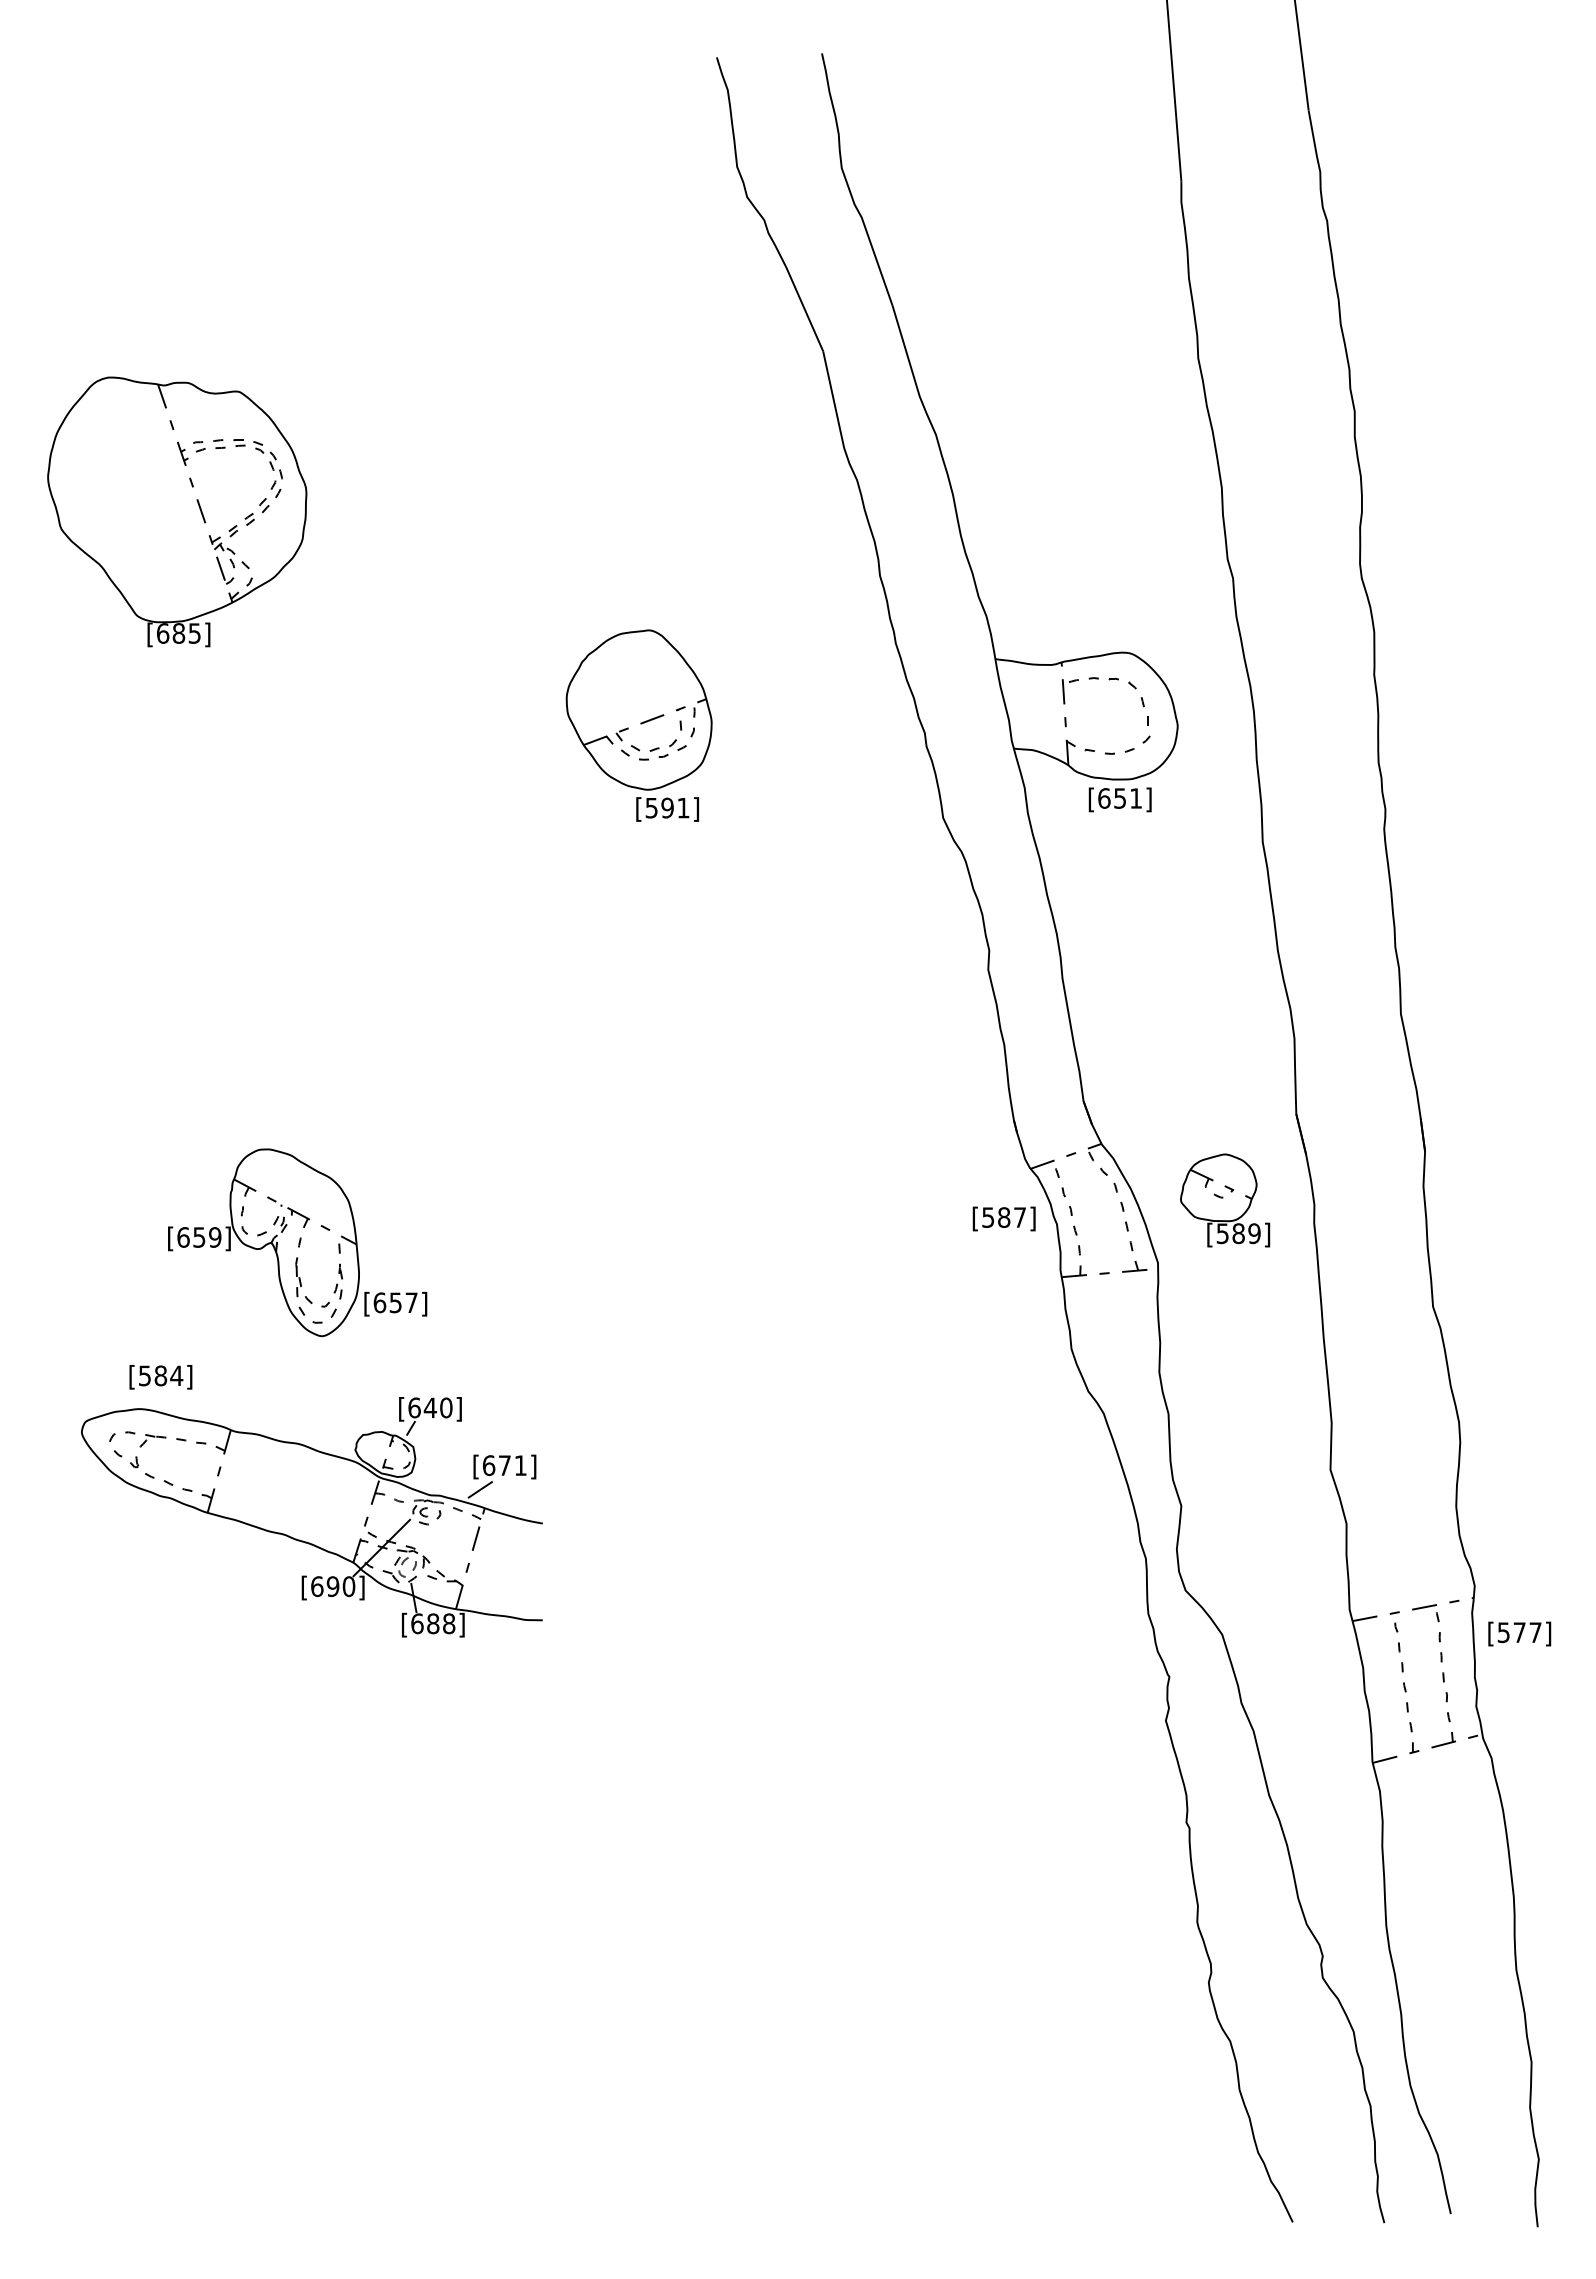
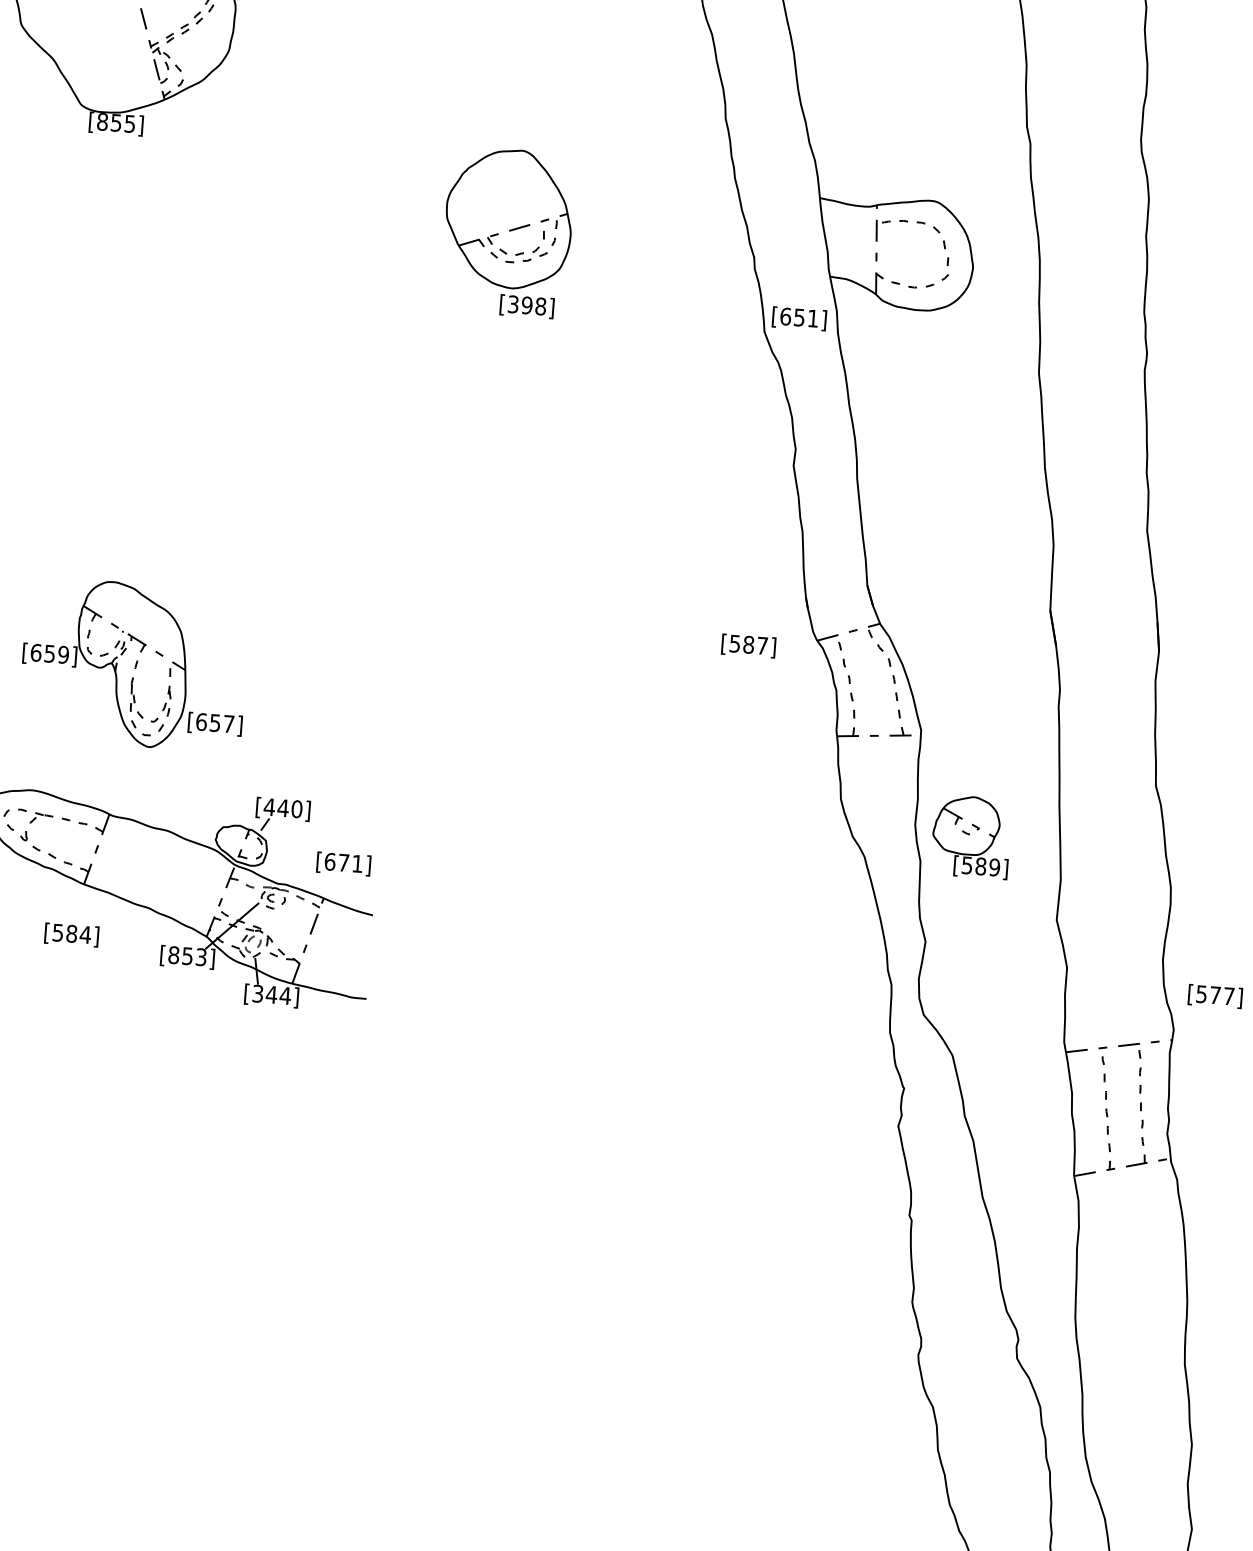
text: (170, 633) -> (109, 122), [685] -> [855]
text: (1119, 799) -> (798, 318), moved
text: (667, 807) -> (527, 304), [591] -> [398]
part: (1225, 1200) -> (971, 837), moved
text: (1003, 1218) -> (748, 645), moved
part: (297, 1242) -> (134, 664), moved
text: (160, 1377) -> (71, 935), moved
text: (414, 1407) -> (269, 806), [640] -> [440]
line: (479, 1489) -> (320, 881), removed
text: (333, 1586) -> (187, 956), [690] -> [853]
text: (433, 1623) -> (271, 994), [688] -> [344]
text: (1519, 1633) -> (1215, 996), moved

